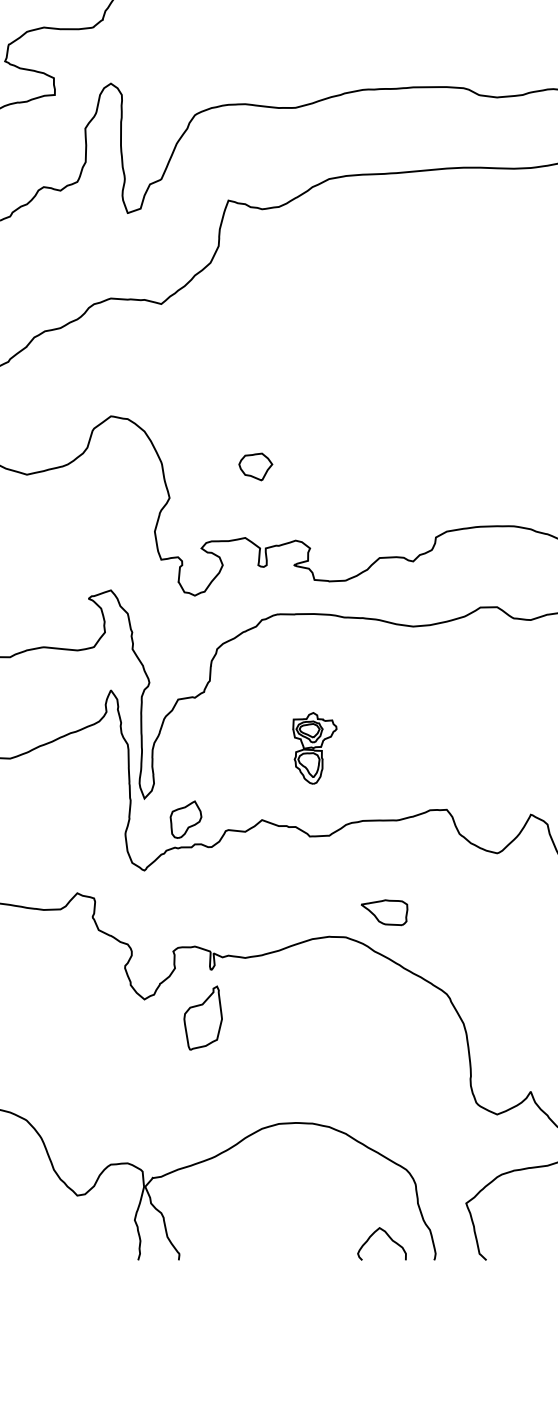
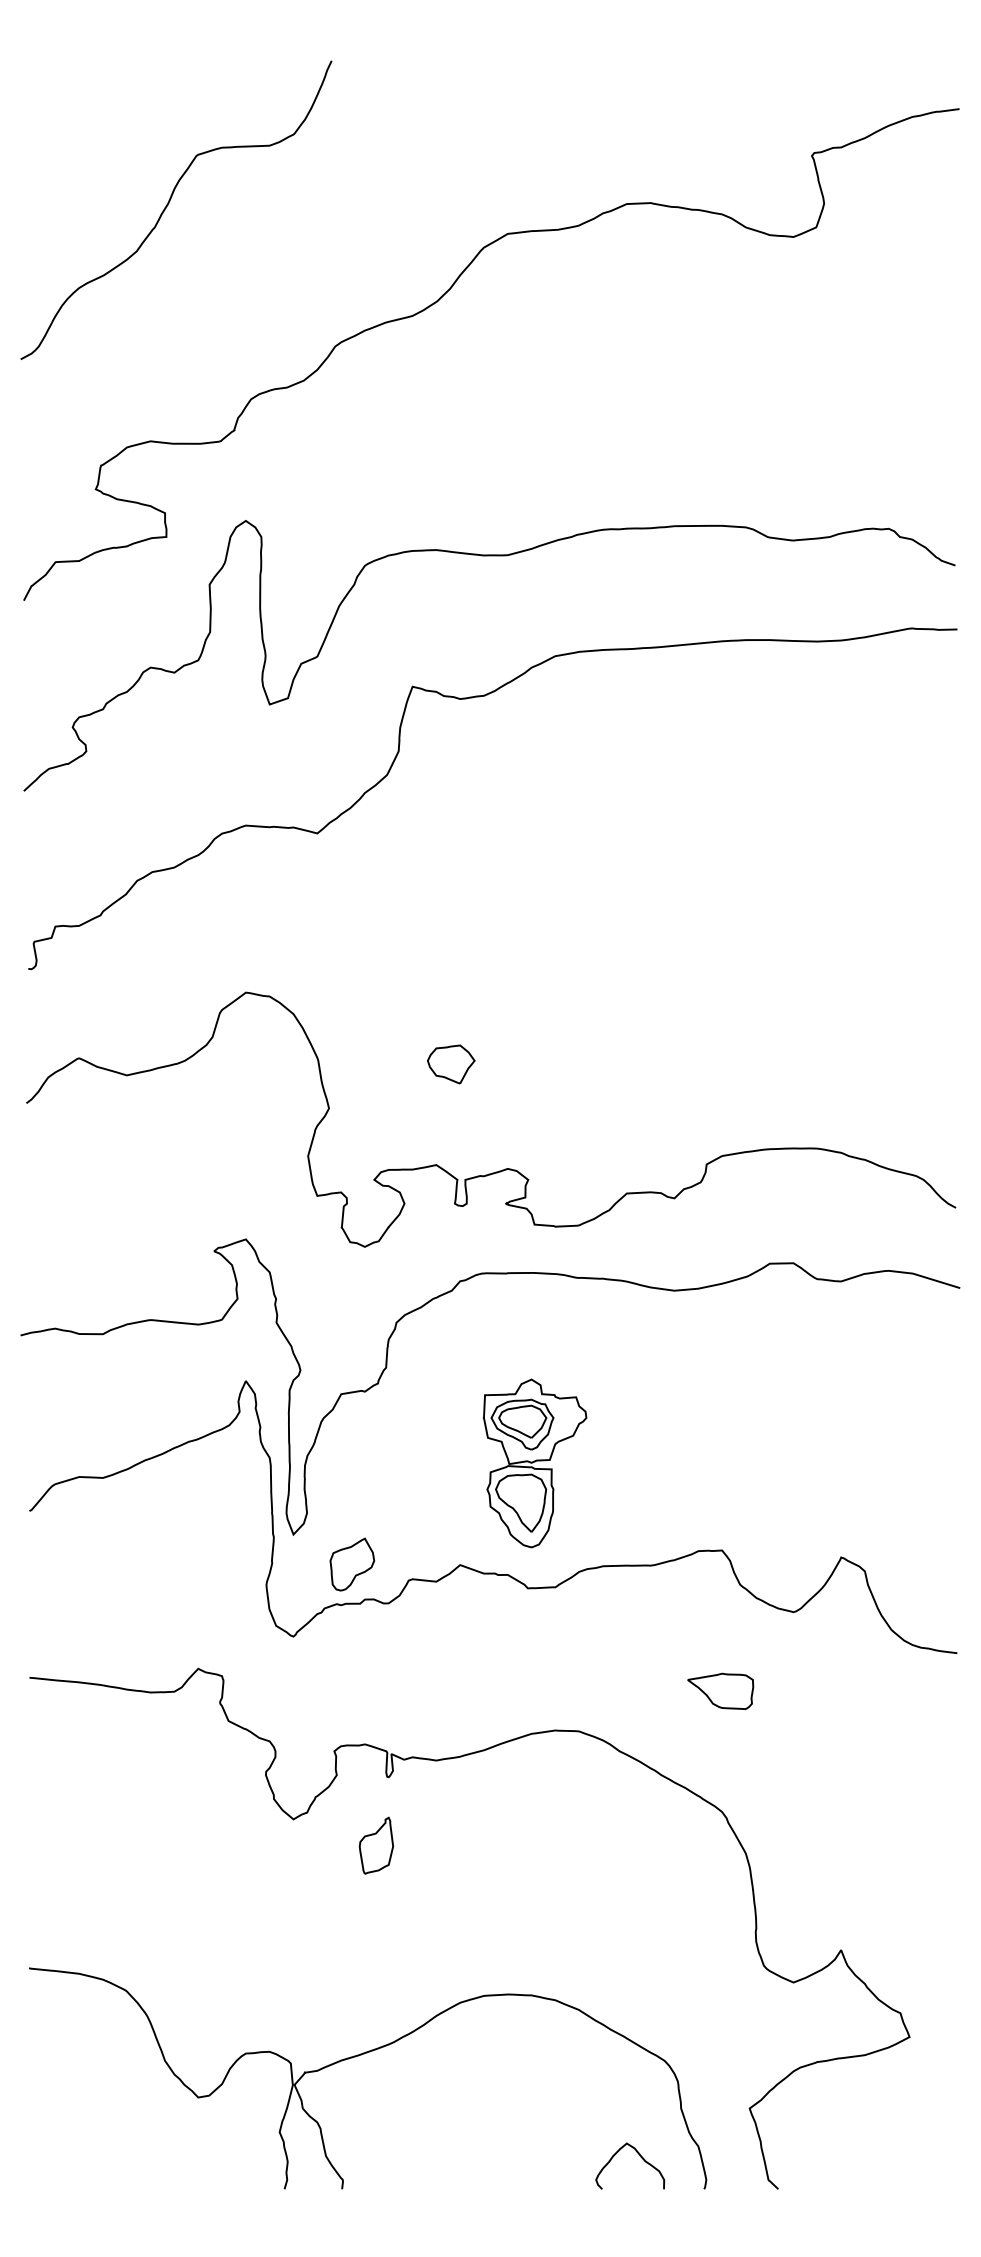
part: (314, 748) -> (534, 1463), size x1.67
part: (384, 912) -> (720, 1690), moved
part: (202, 1017) -> (375, 1845), size x0.62

